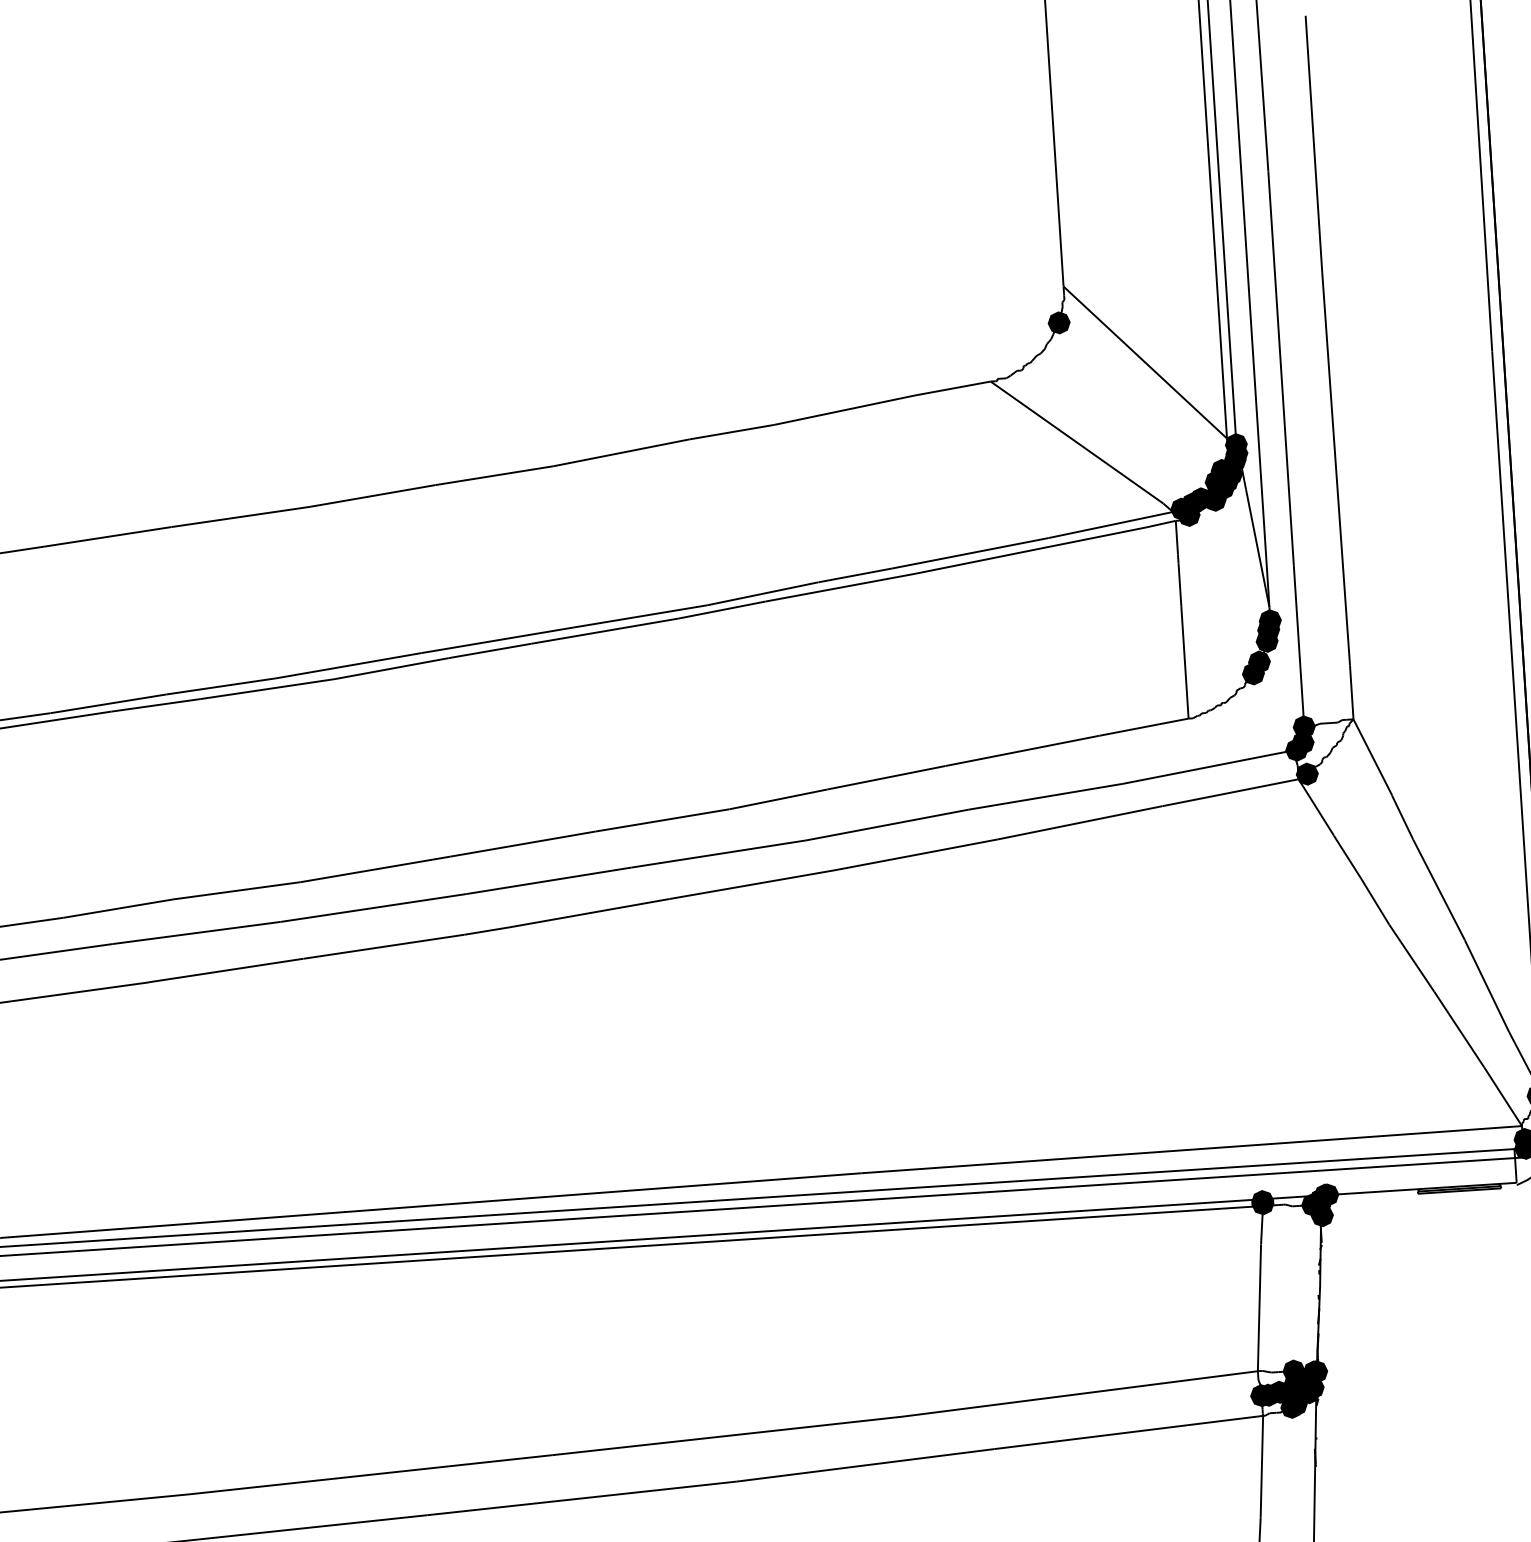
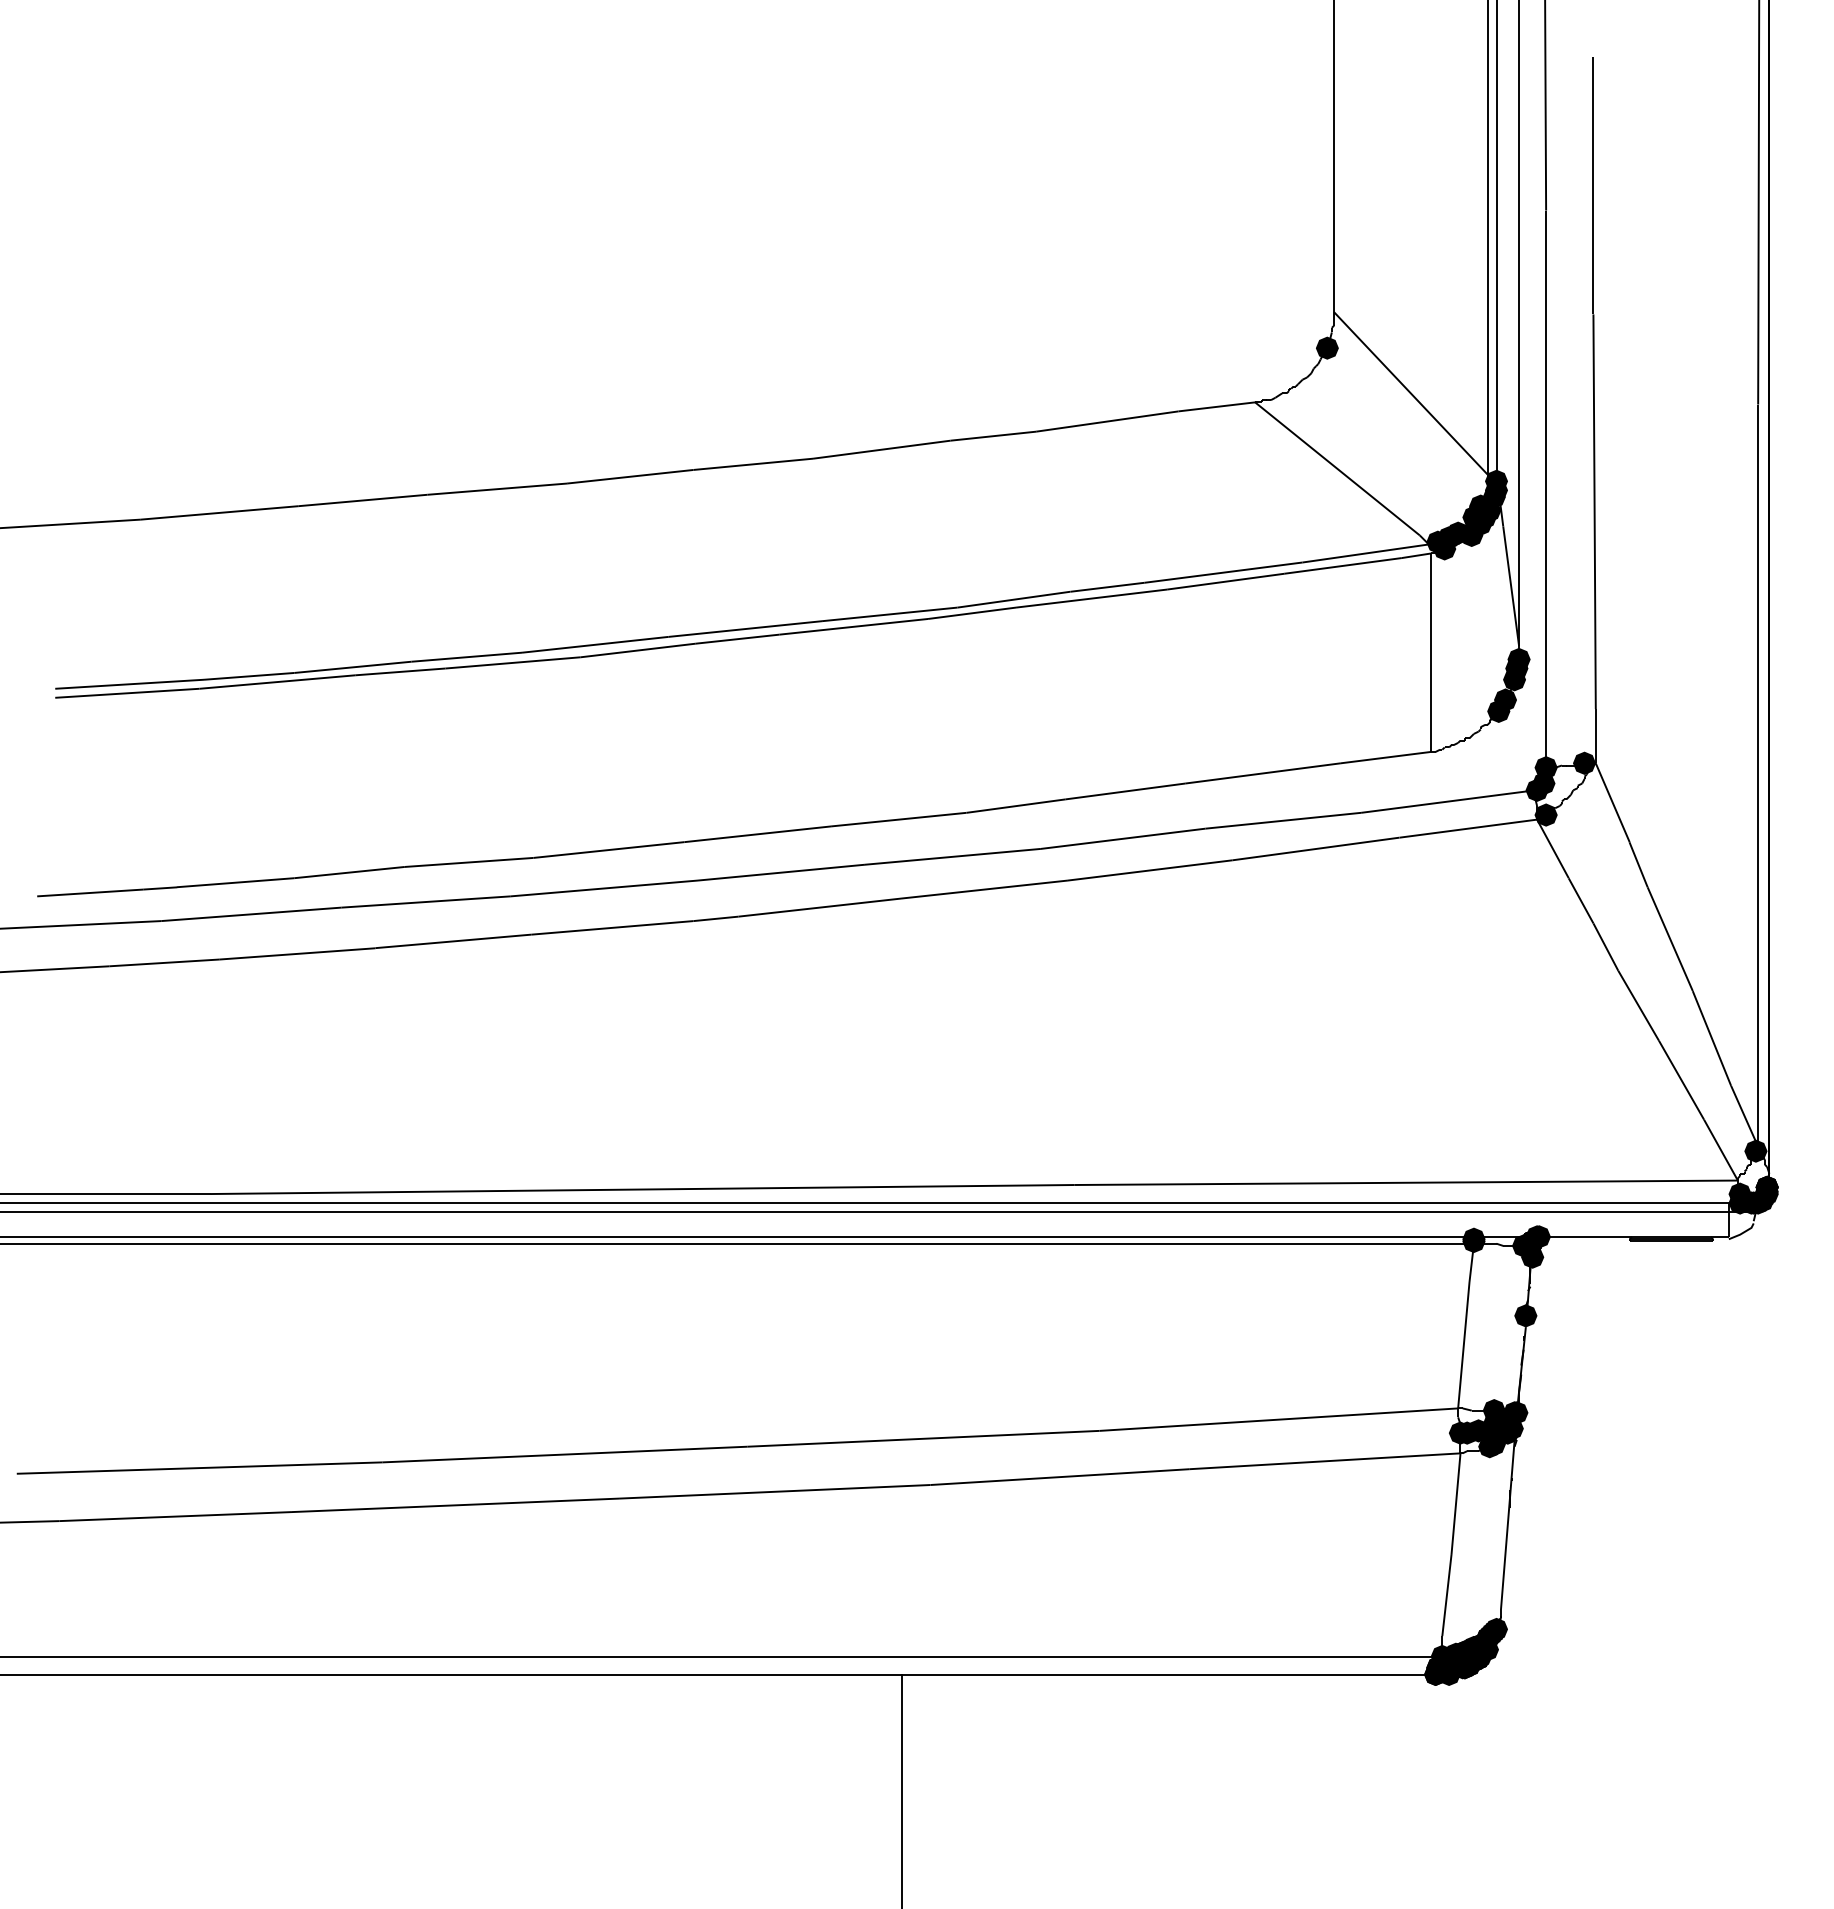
fill: (1342, 719) -> (1584, 762), added
fill: (1319, 1274) -> (1525, 1315), added

